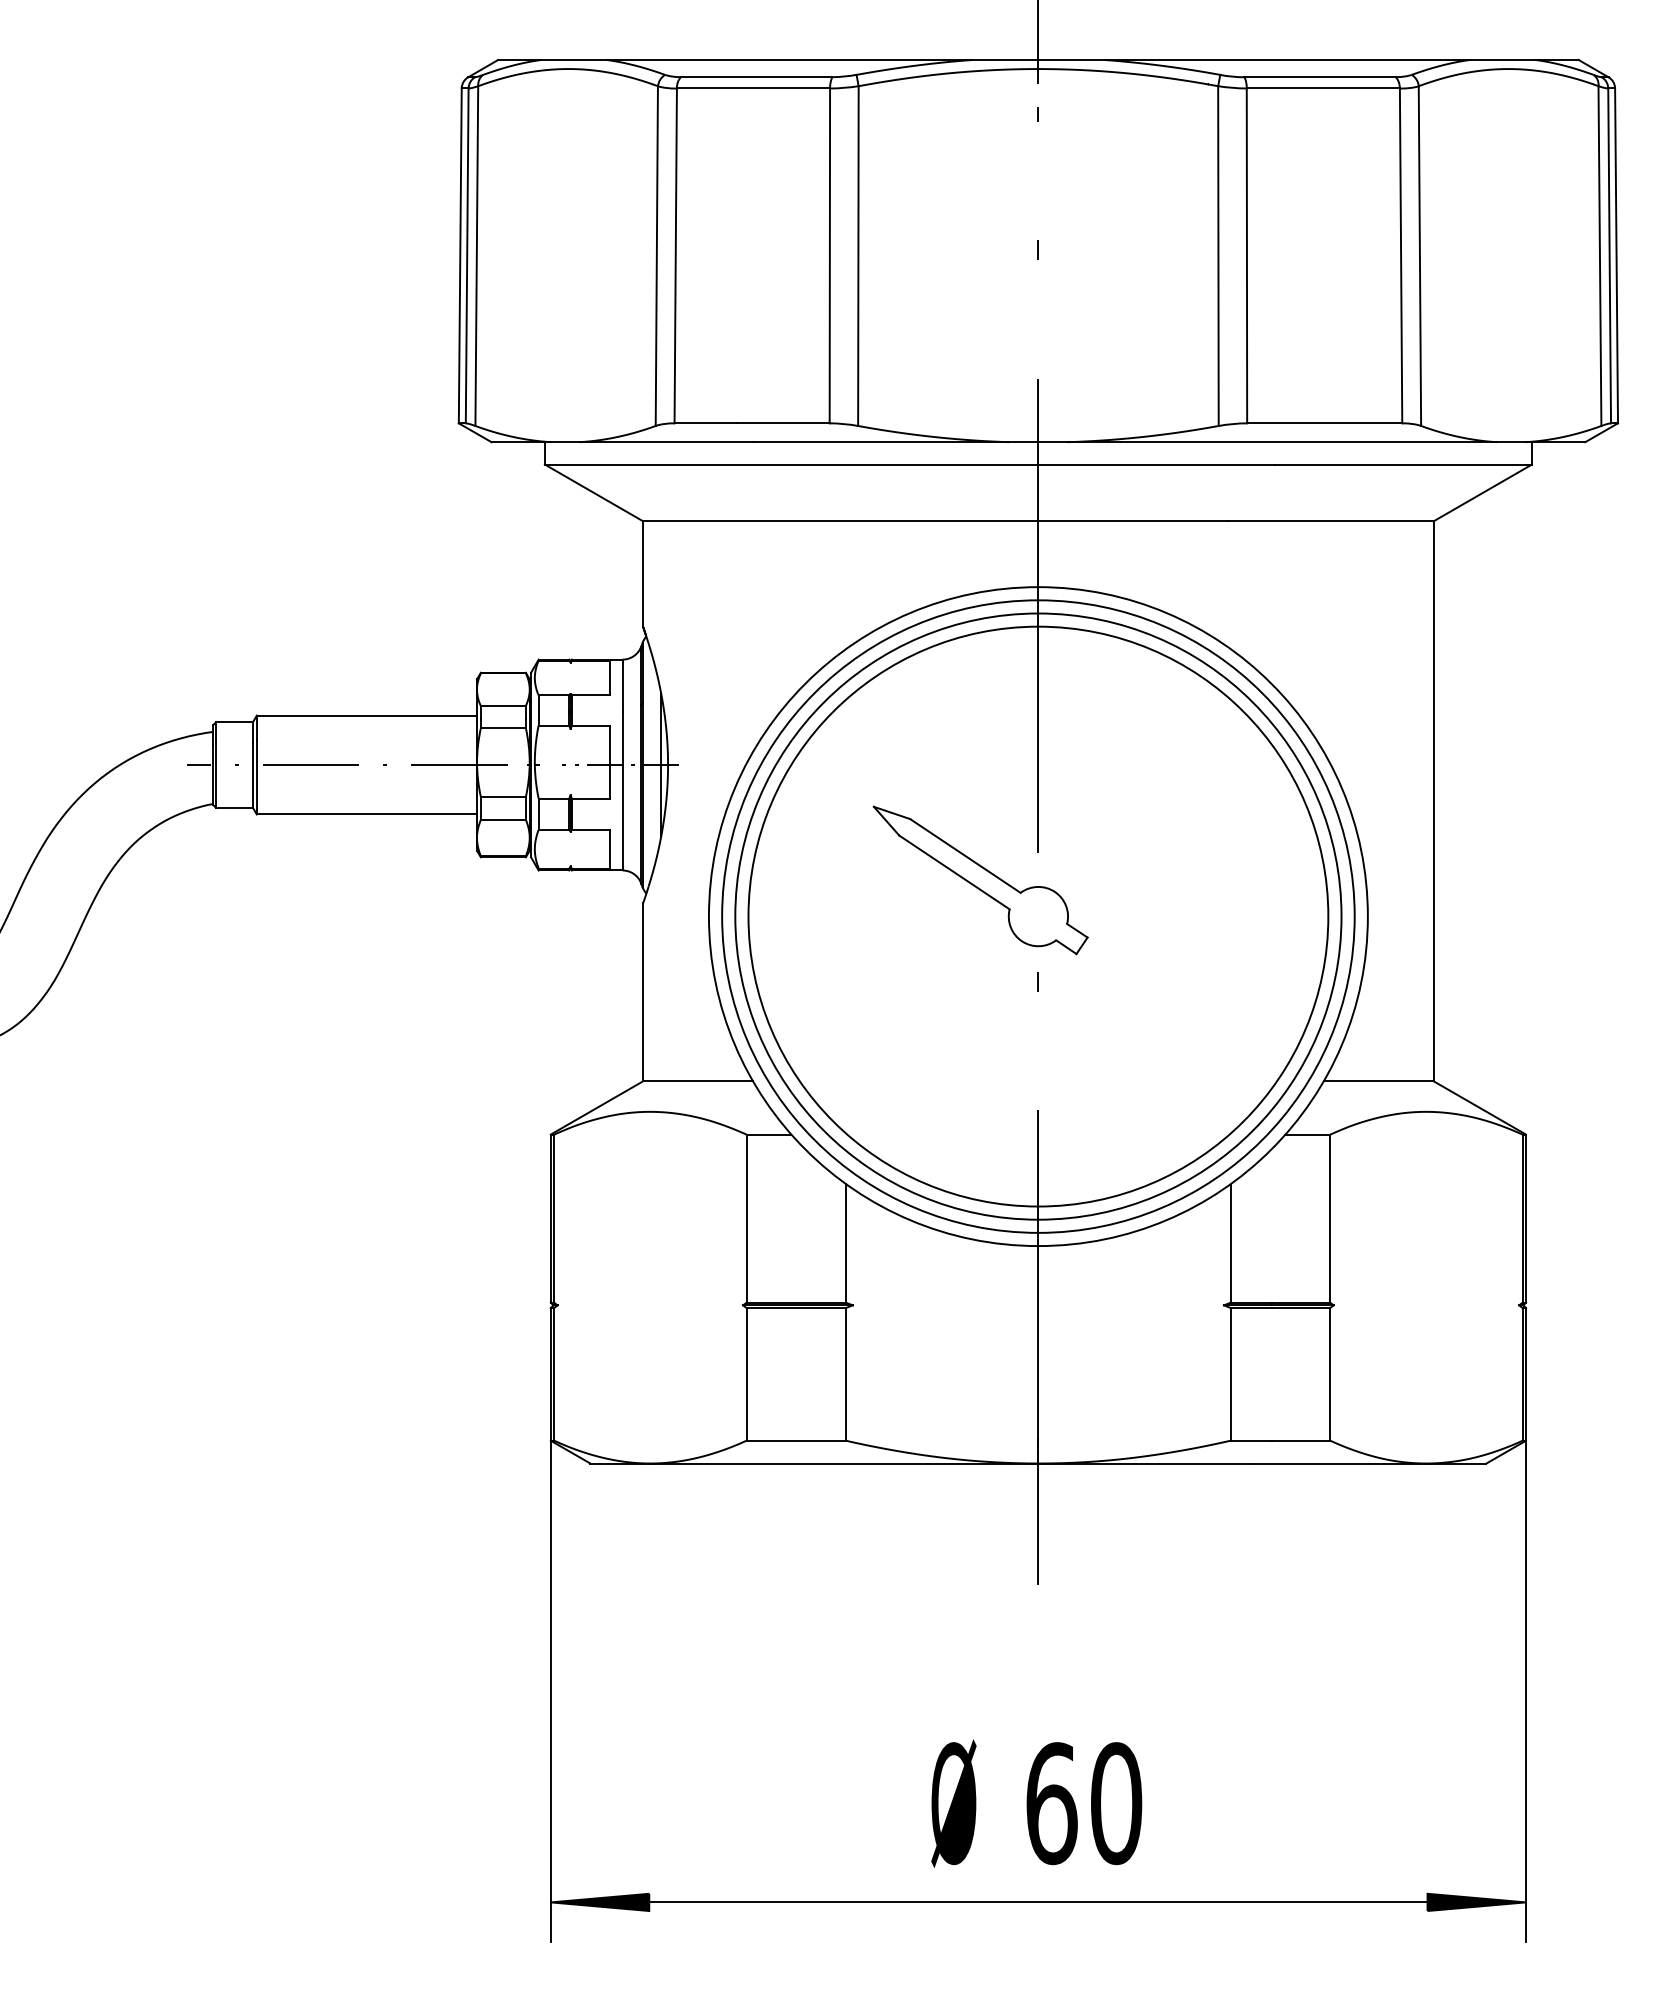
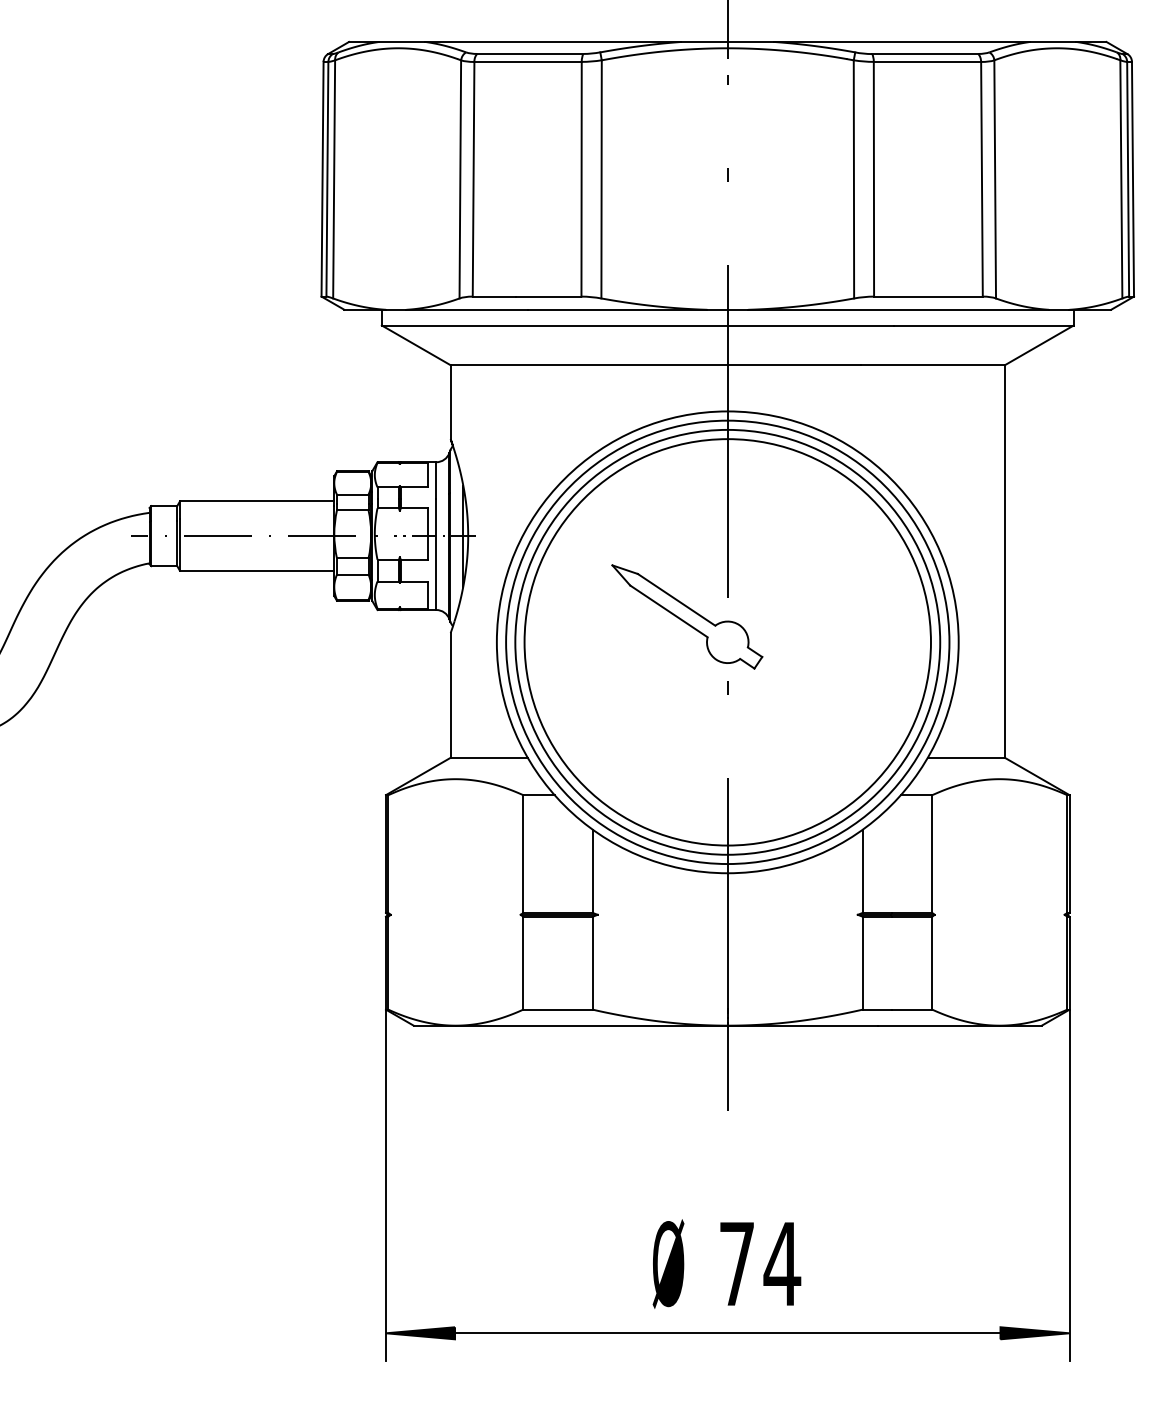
text: (1084, 1803) -> (760, 1263), 60 -> 74

